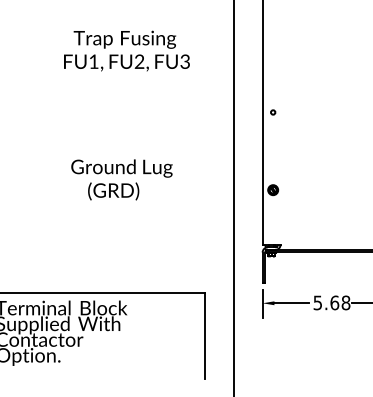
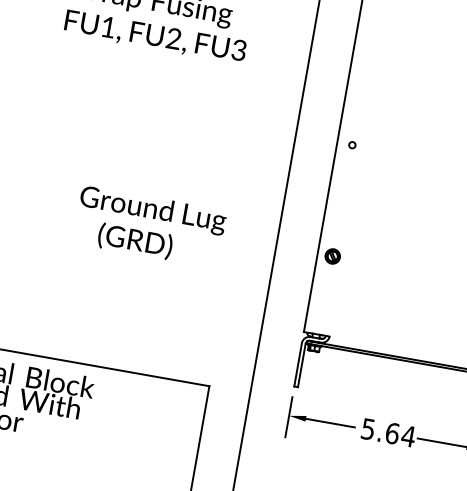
text: (121, 179) -> (149, 226), moved
text: (345, 302) -> (407, 435), 5.68 -> 5.64

